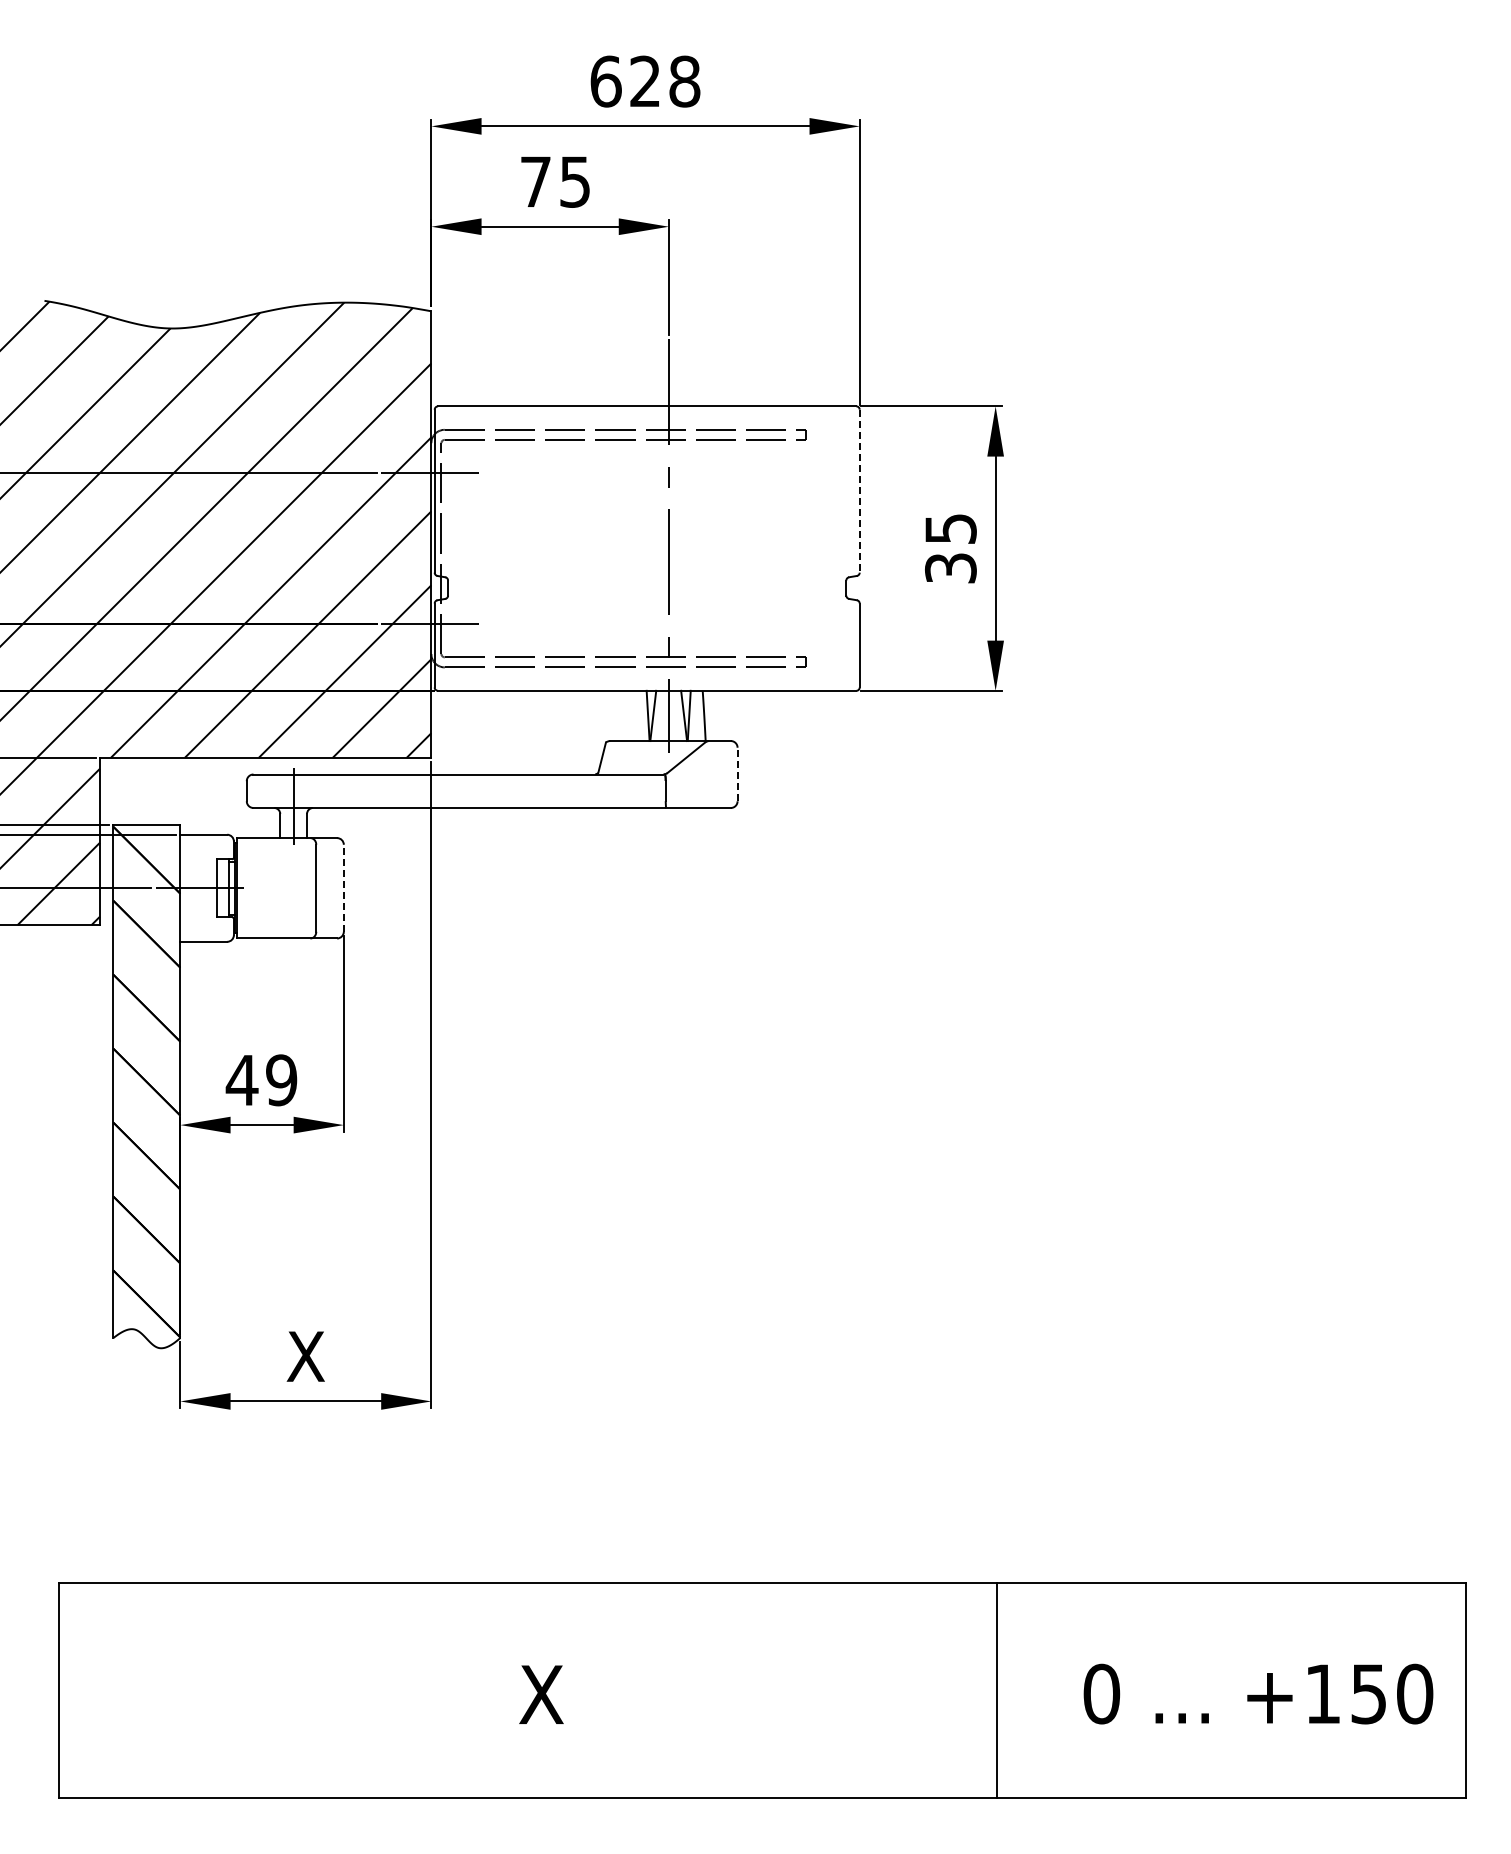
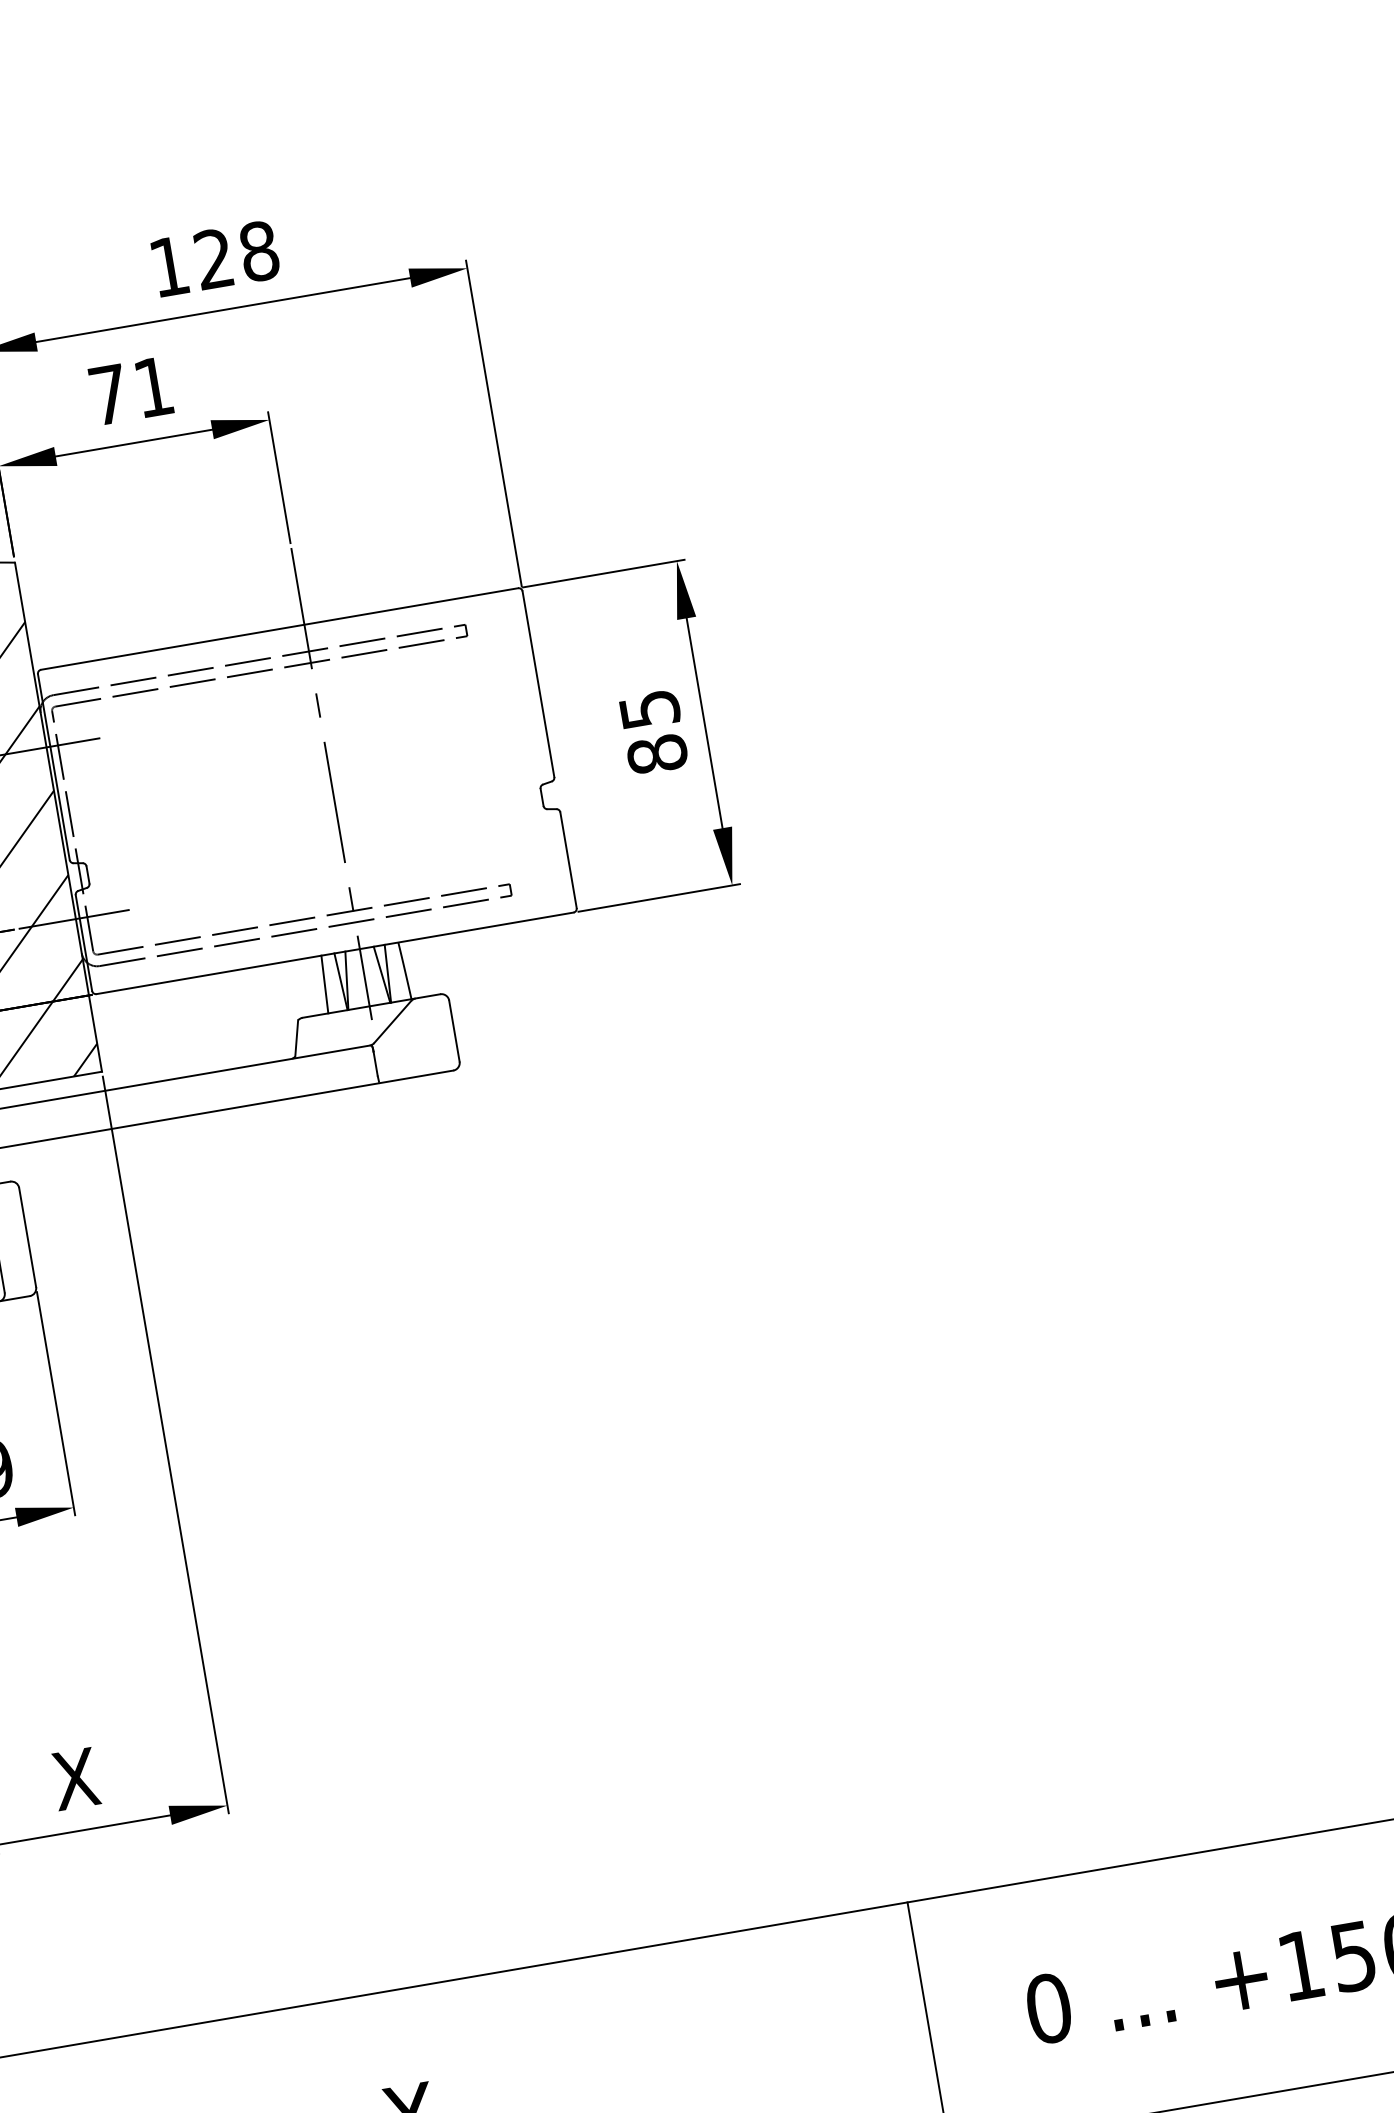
text: (605, 81) -> (168, 266), 628 -> 128
text: (574, 181) -> (152, 386), 75 -> 71
line: (859, 491) -> (538, 684), dashed -> solid
text: (950, 567) -> (656, 753), 35 -> 85
line: (633, 715) -> (324, 984), added
line: (737, 774) -> (454, 1031), dashed -> solid
line: (343, 888) -> (27, 1237), dashed -> solid

